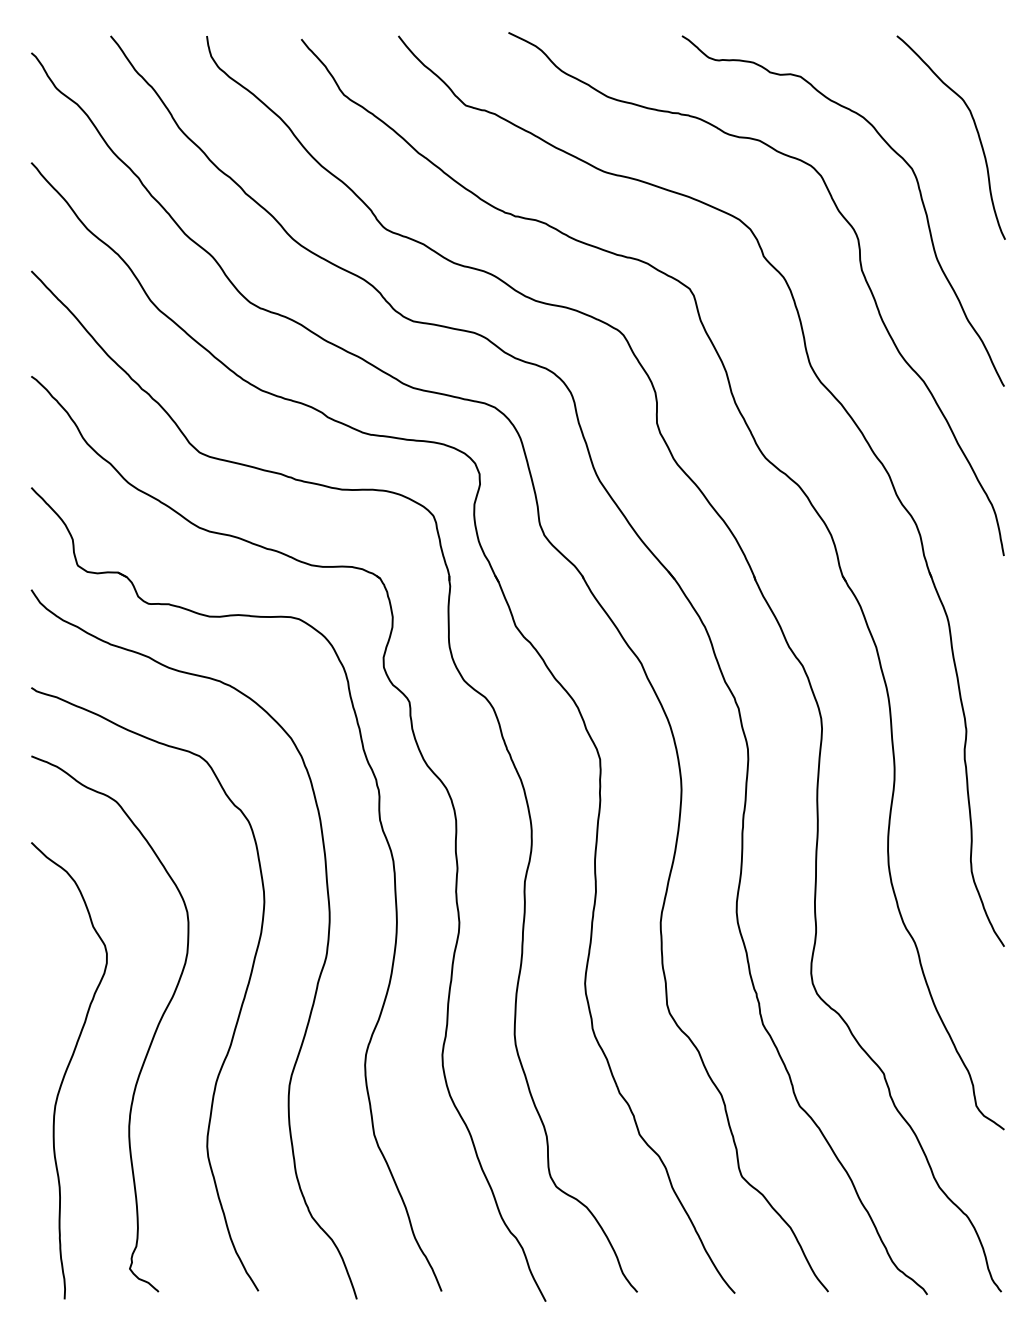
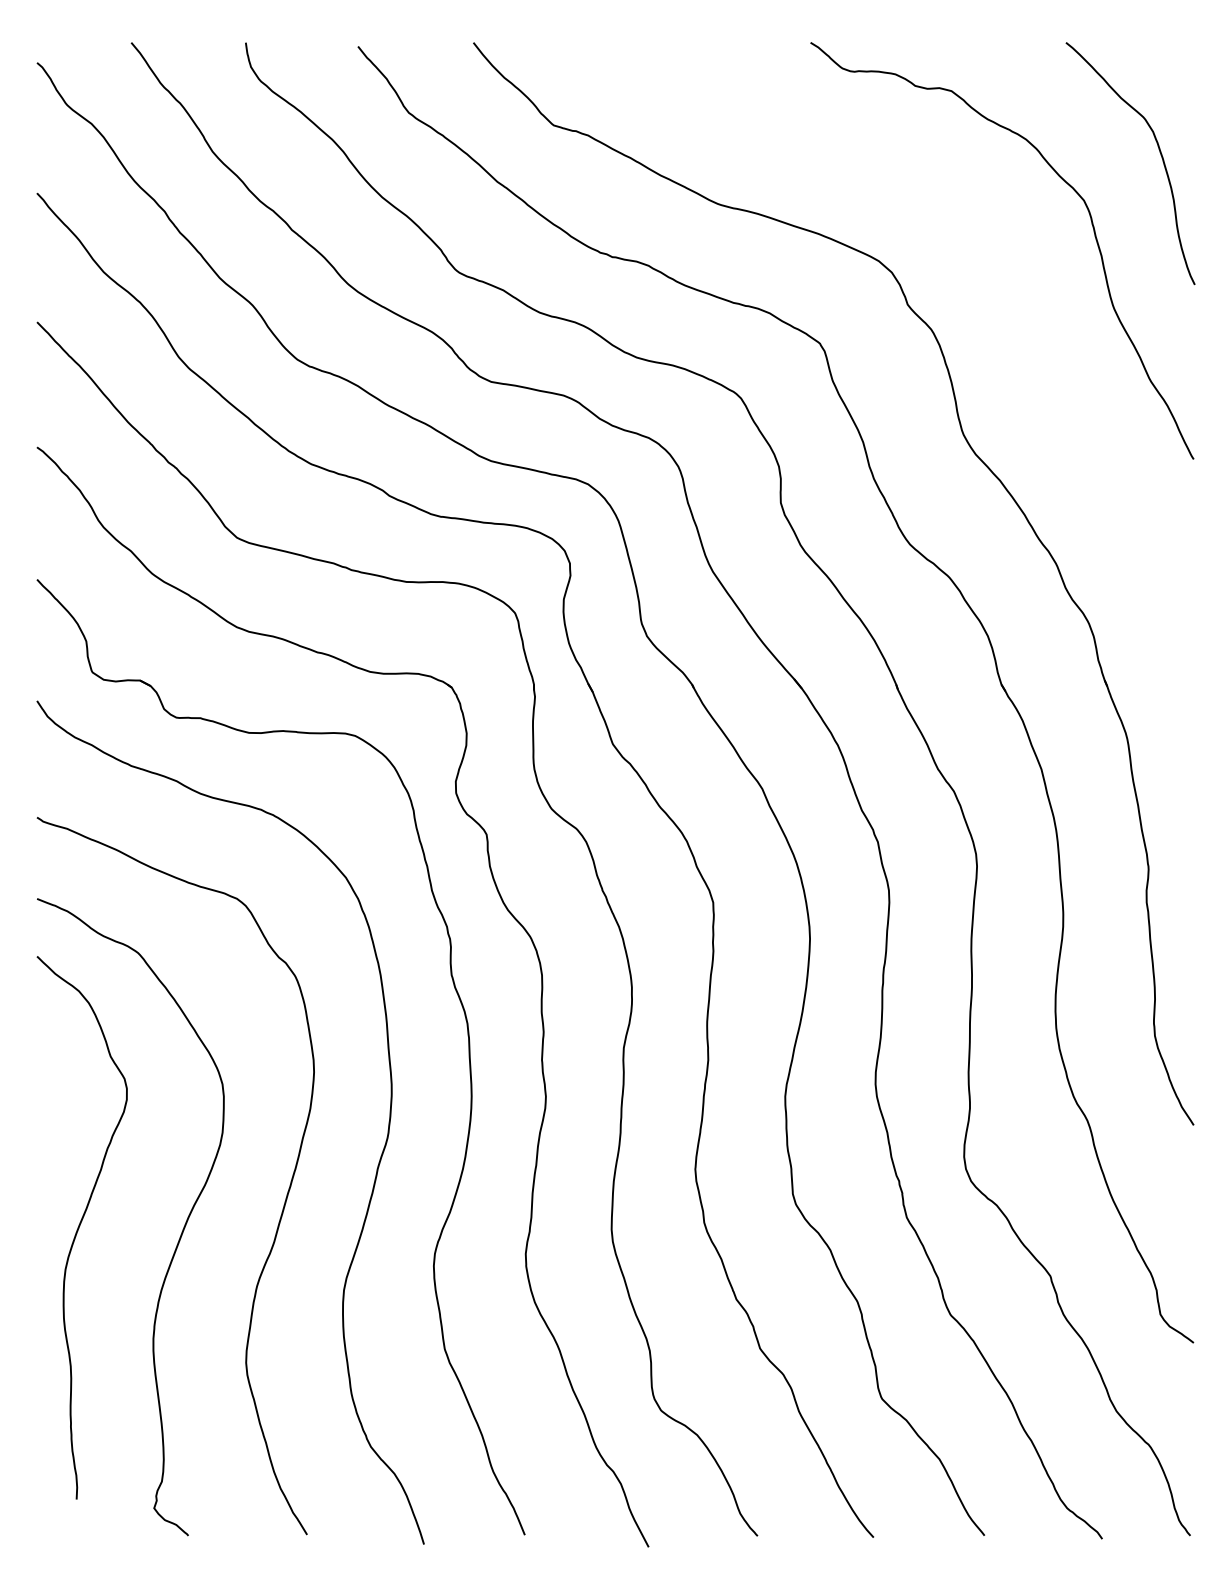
curve: (860, 267) -> (1022, 317), removed
curve: (67, 1069) -> (80, 1226), moved

